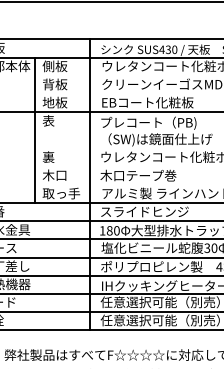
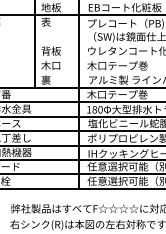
text: (55, 157) -> (51, 51), 裏 -> 背板
text: (61, 193) -> (56, 80), 取っ手 -> 裏
text: (144, 211) -> (122, 94), スライドヒンジ -> 木口テープ巻

